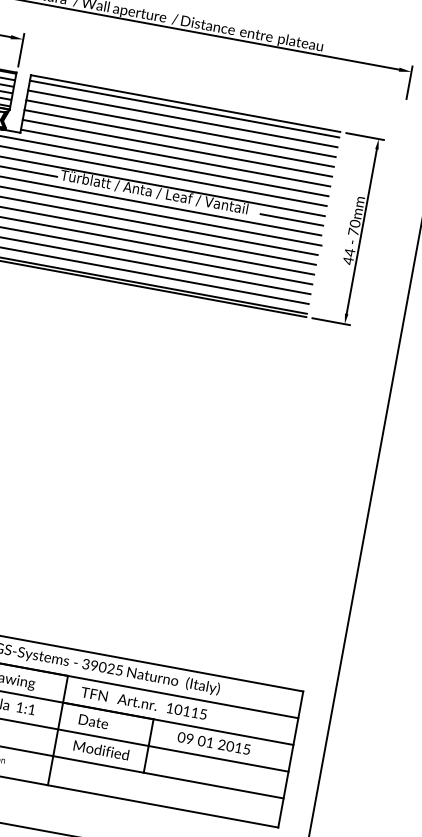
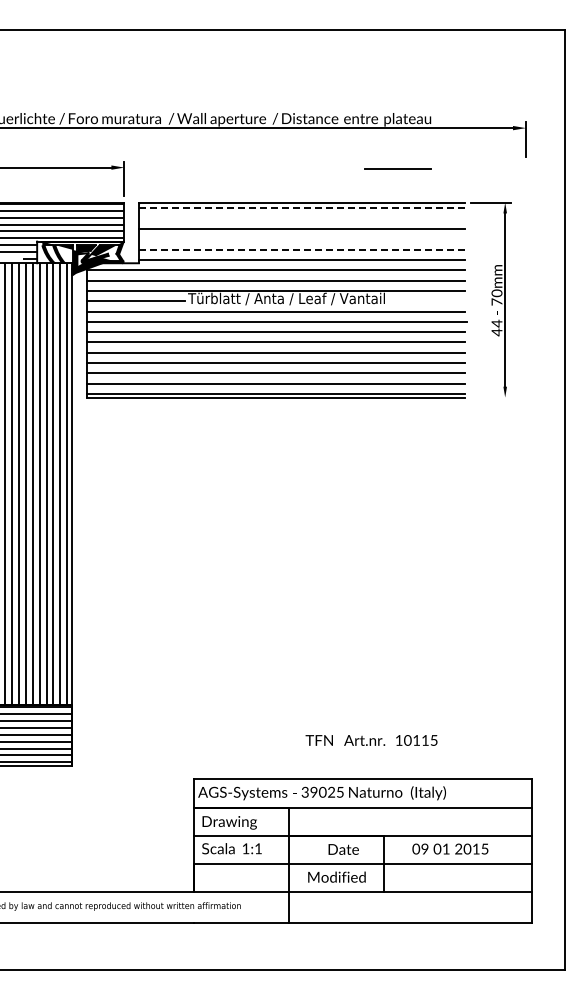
line: (184, 109) -> (301, 208), solid -> dashed
line: (182, 118) -> (301, 218), removed
line: (178, 138) -> (301, 239), removed
line: (177, 148) -> (301, 249), solid -> dashed
line: (291, 219) -> (397, 168), moved
line: (330, 321) -> (490, 397), removed
text: (143, 703) -> (371, 740), moved
text: (93, 721) -> (343, 849), moved

